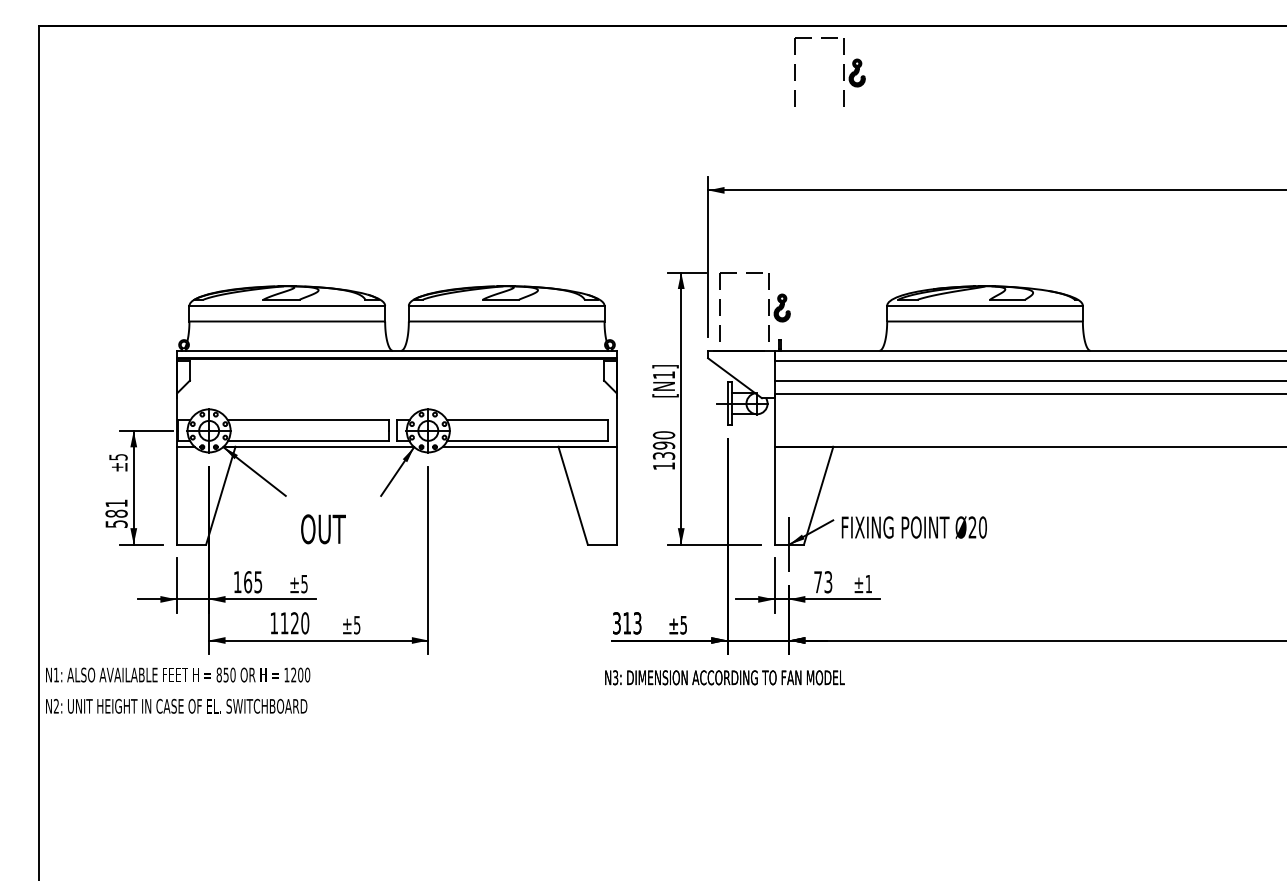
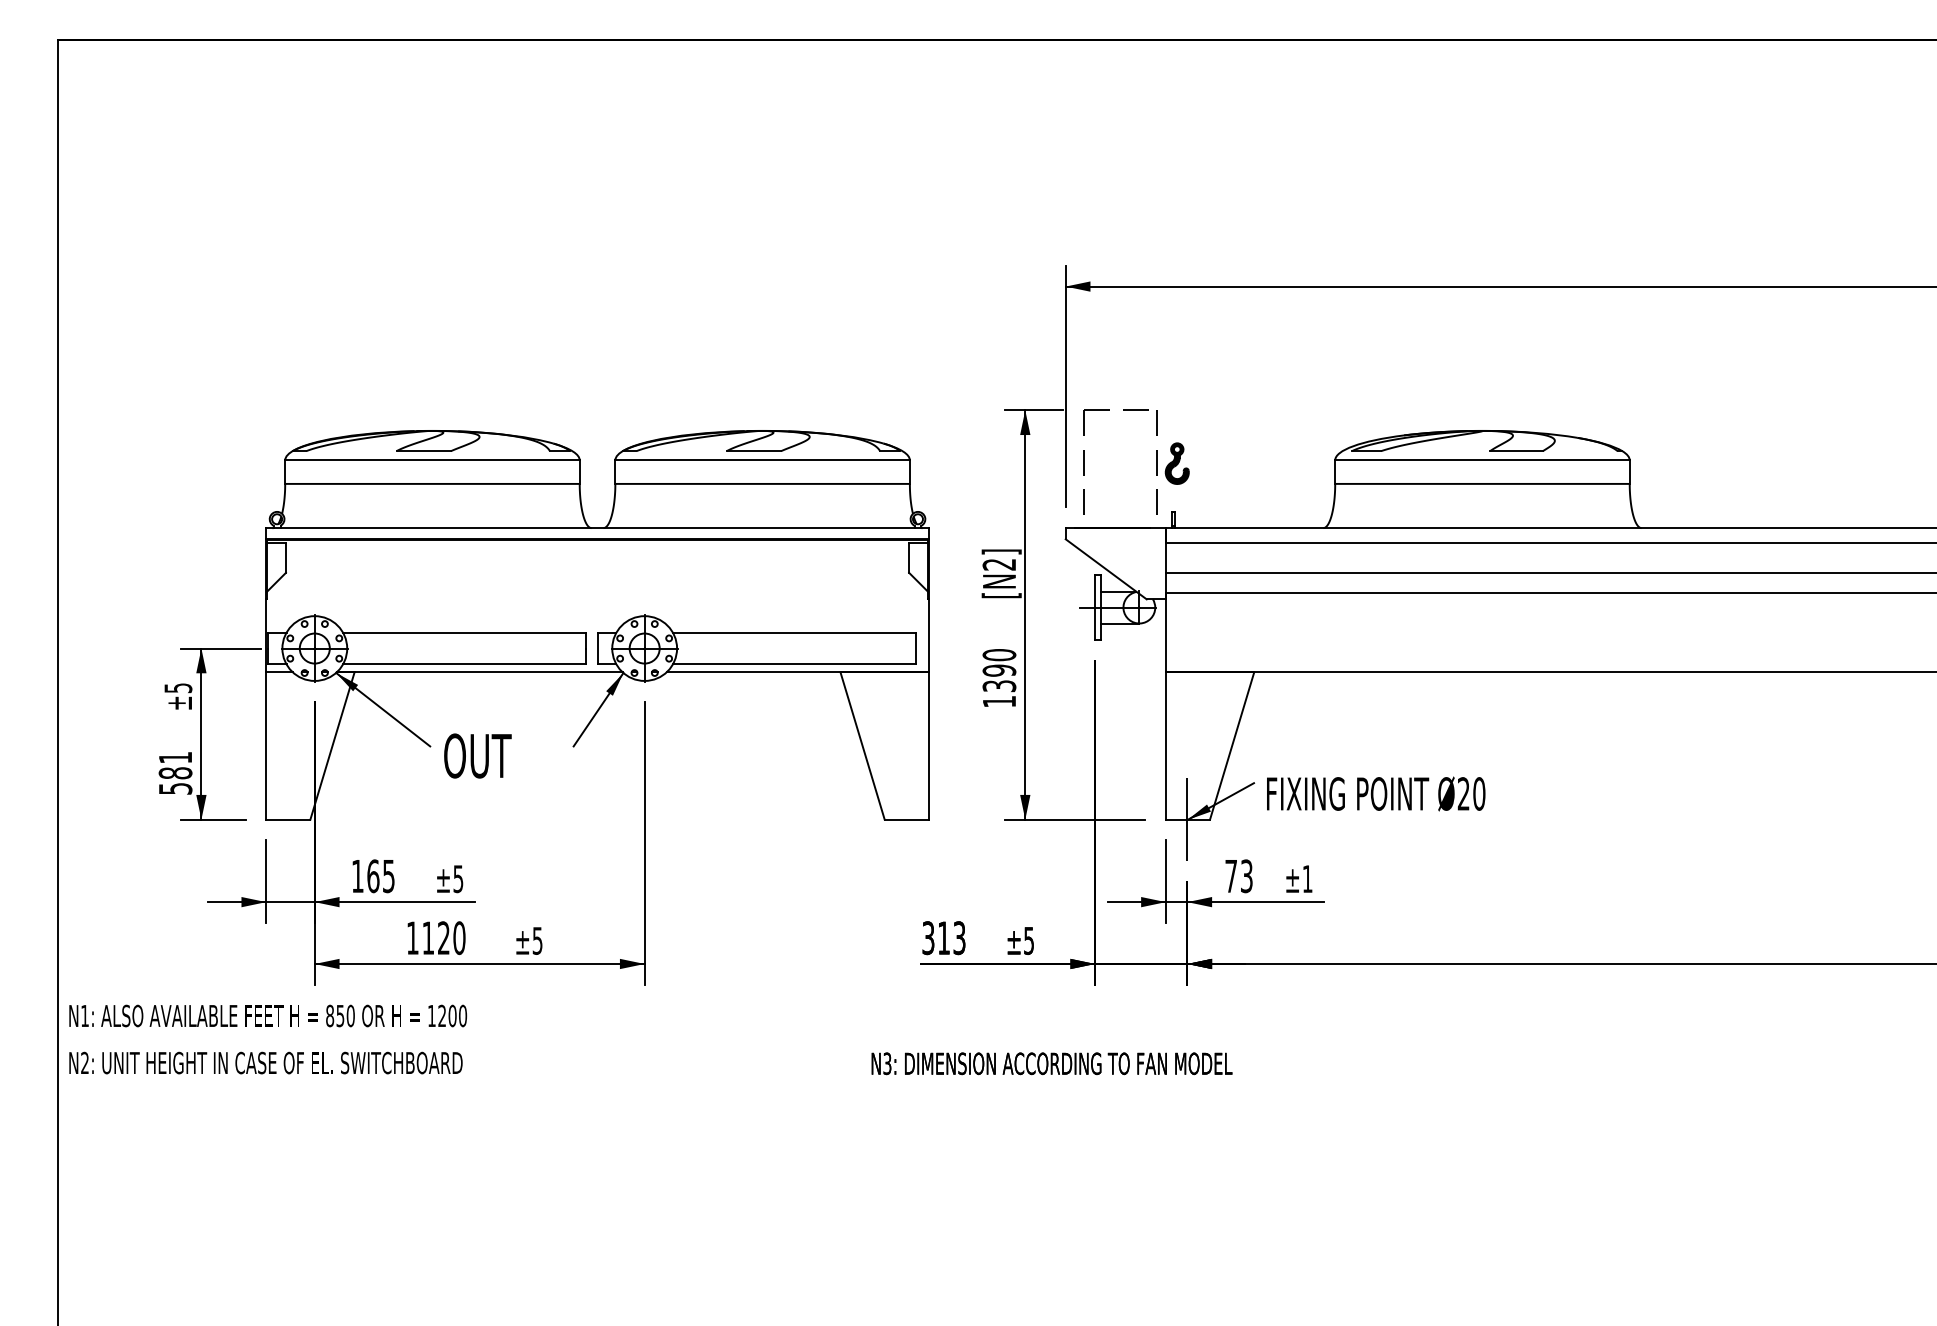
part: (843, 71) -> (1269, 107), removed
text: (663, 375) -> (998, 565), [N1] -> [N2]
text: (323, 529) -> (477, 756), moved
text: (724, 677) -> (1051, 1063), moved

